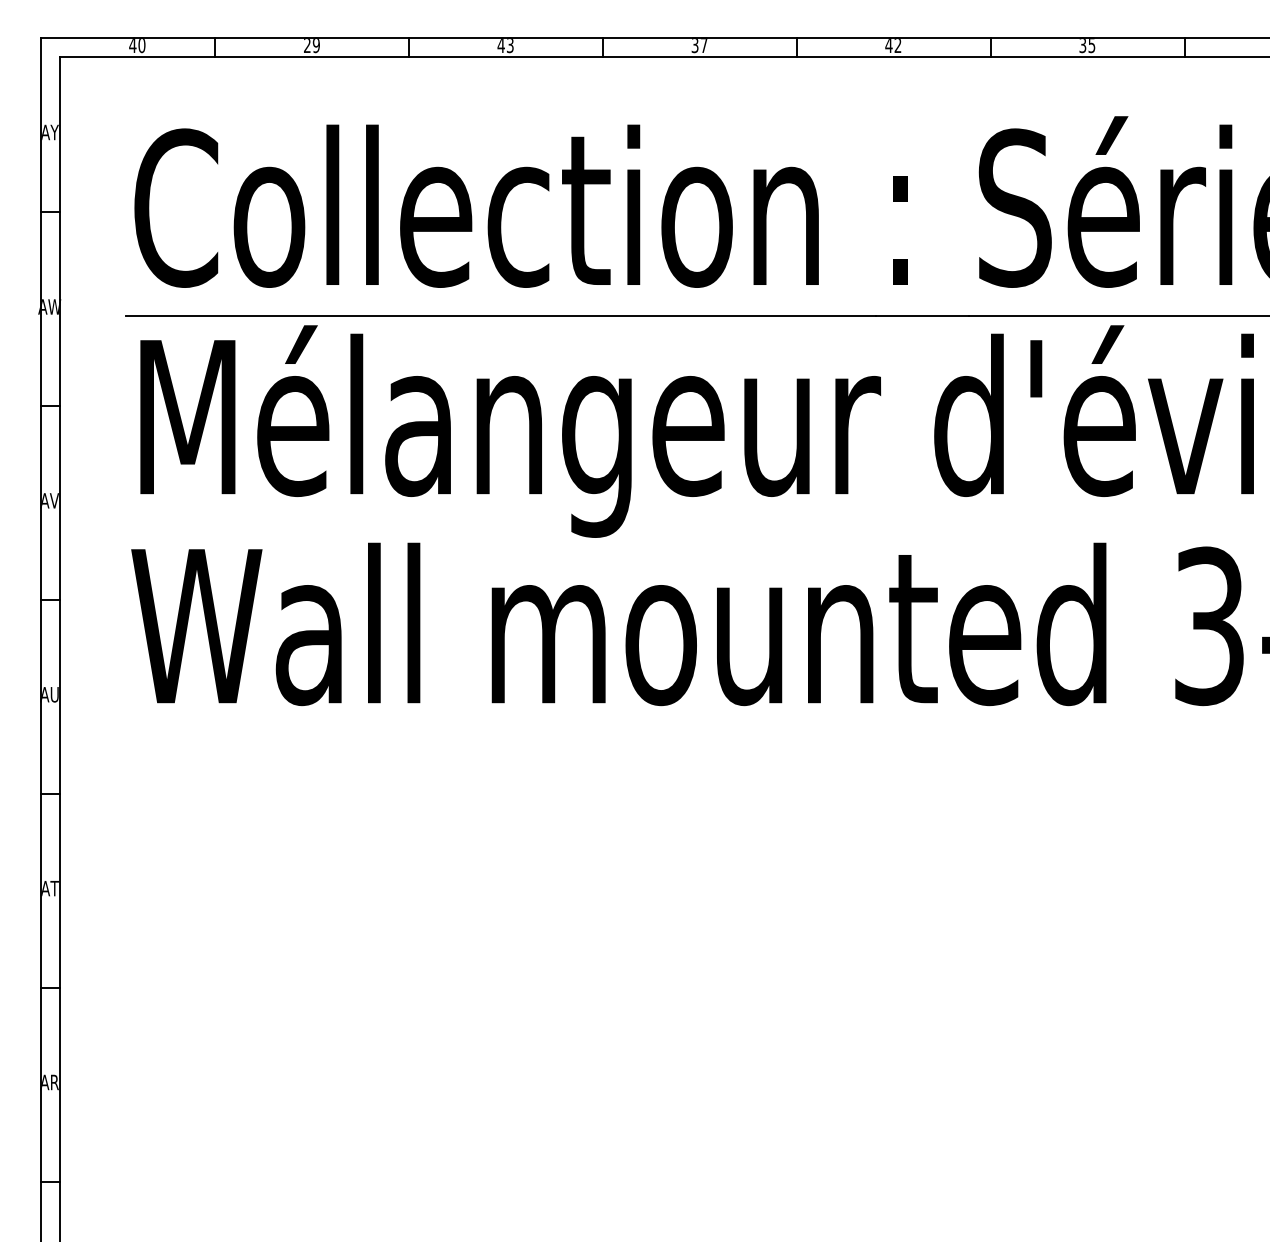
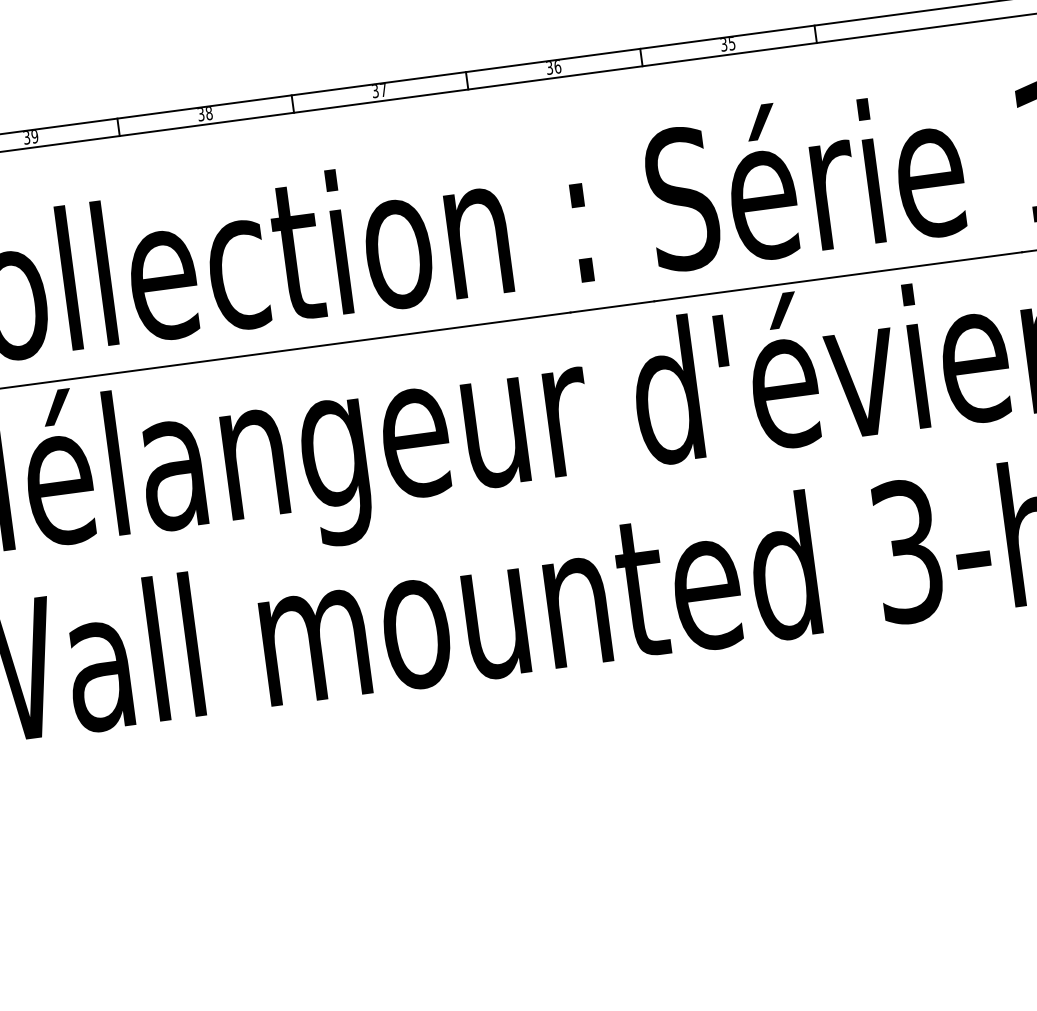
text: (307, 46) -> (27, 138), 29 -> 39
text: (505, 46) -> (205, 114), 43 -> 38
text: (893, 46) -> (553, 68), 42 -> 36

